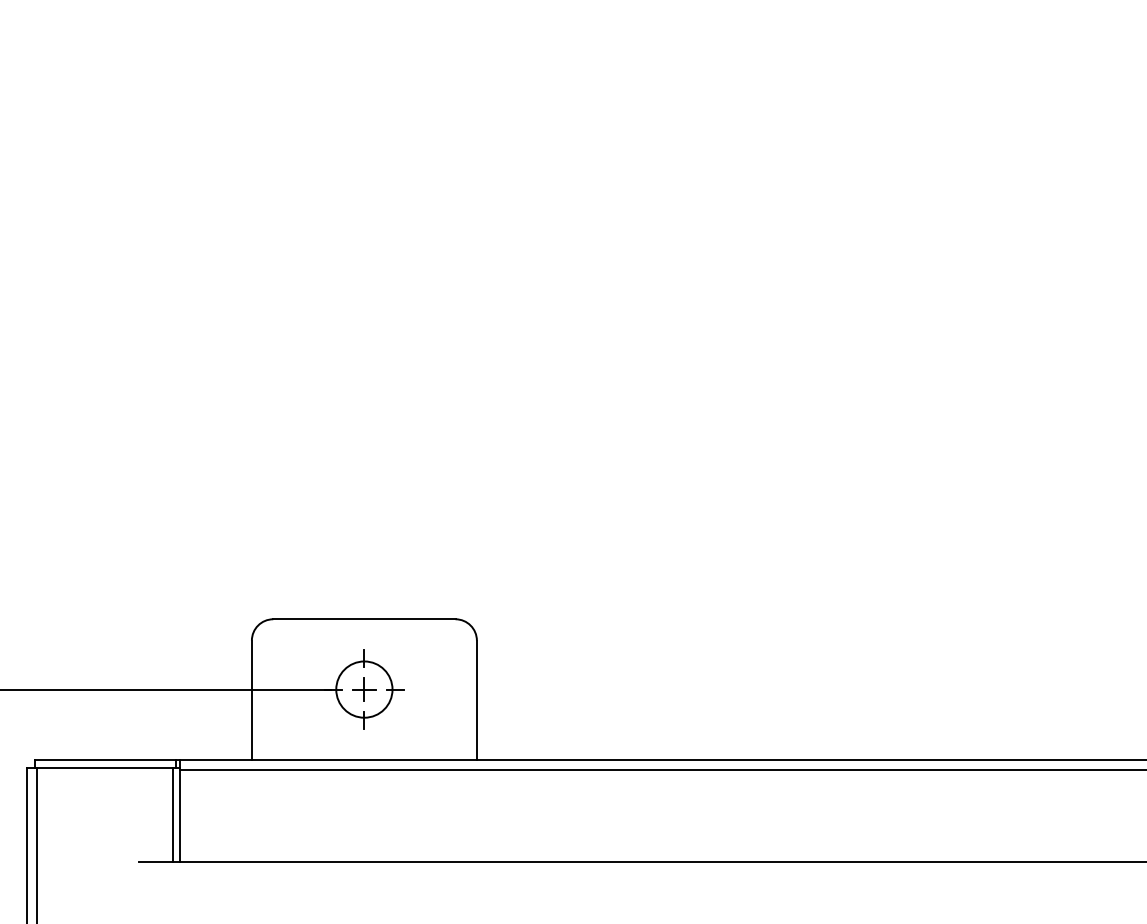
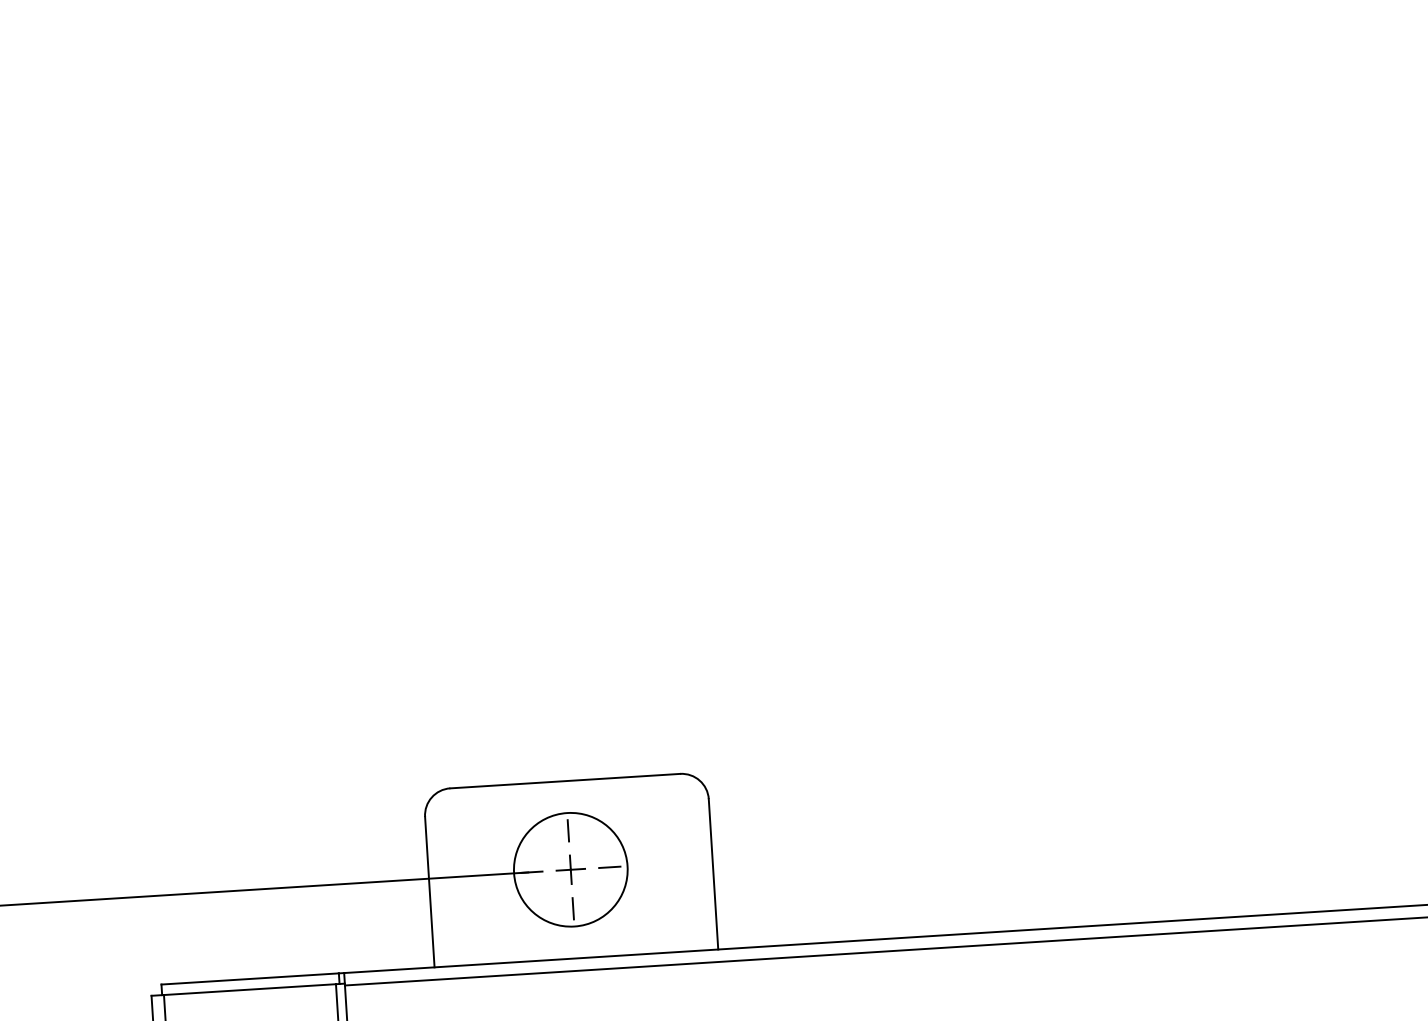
circle: (364, 689) -> (570, 869), size x1.6

